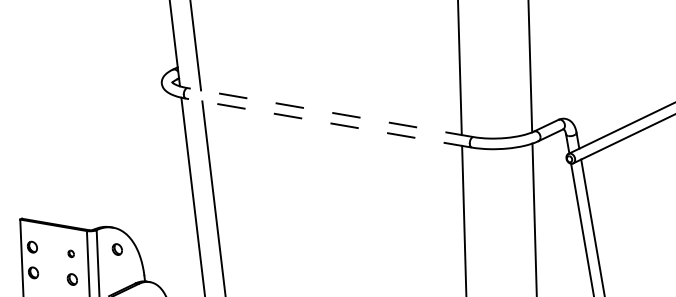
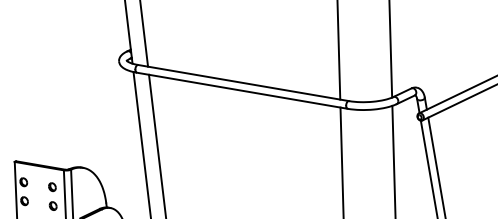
line: (330, 112) -> (243, 82), dashed -> solid
line: (328, 123) -> (241, 91), dashed -> solid
part: (116, 249) -> (85, 183), removed
part: (70, 253) -> (51, 186), size x1.67

